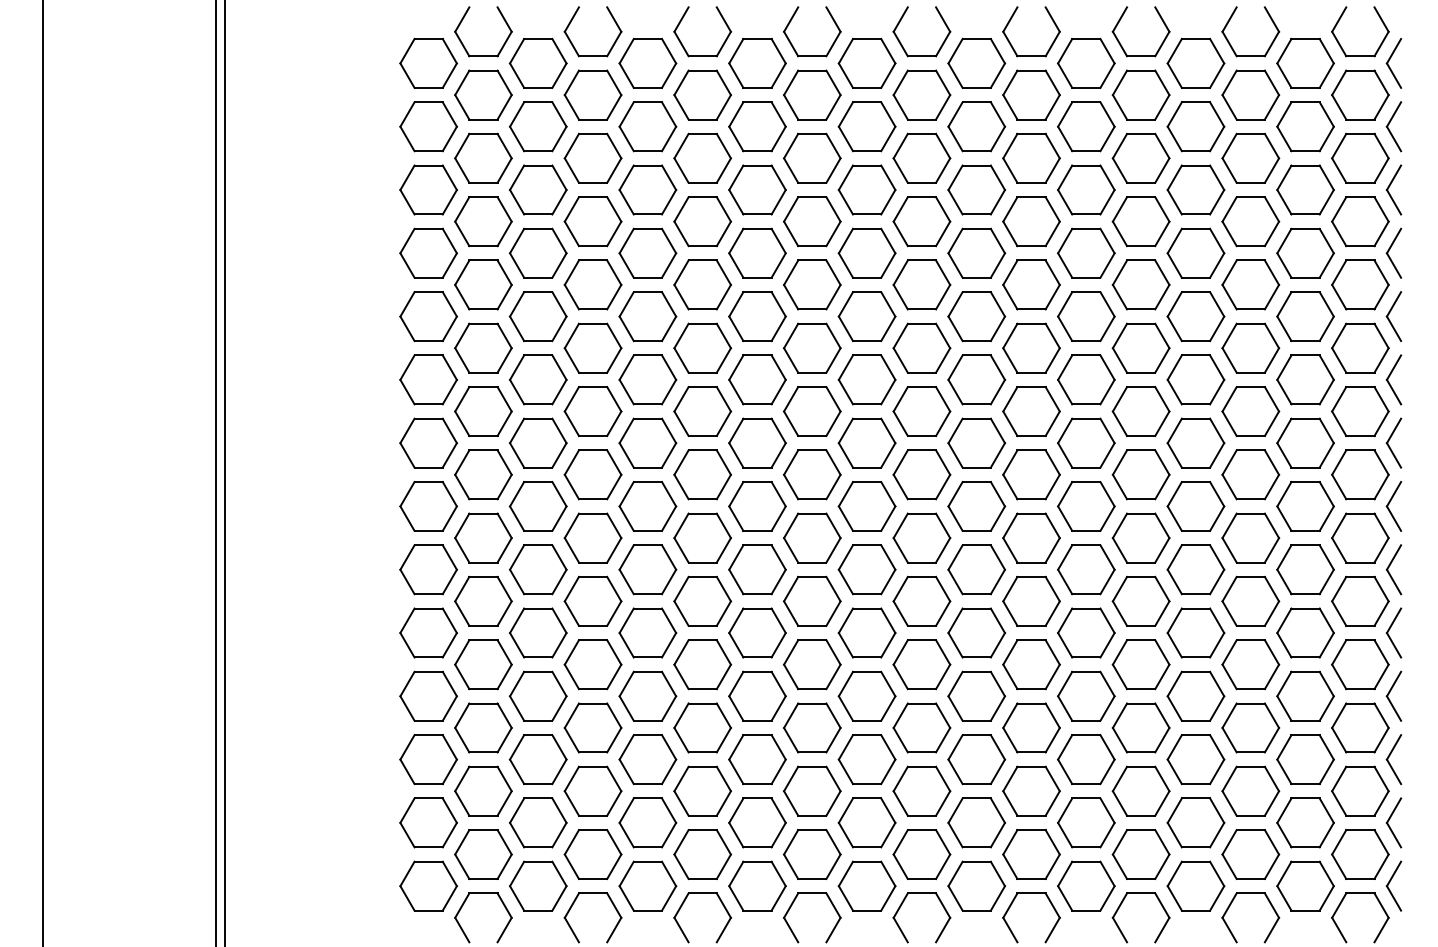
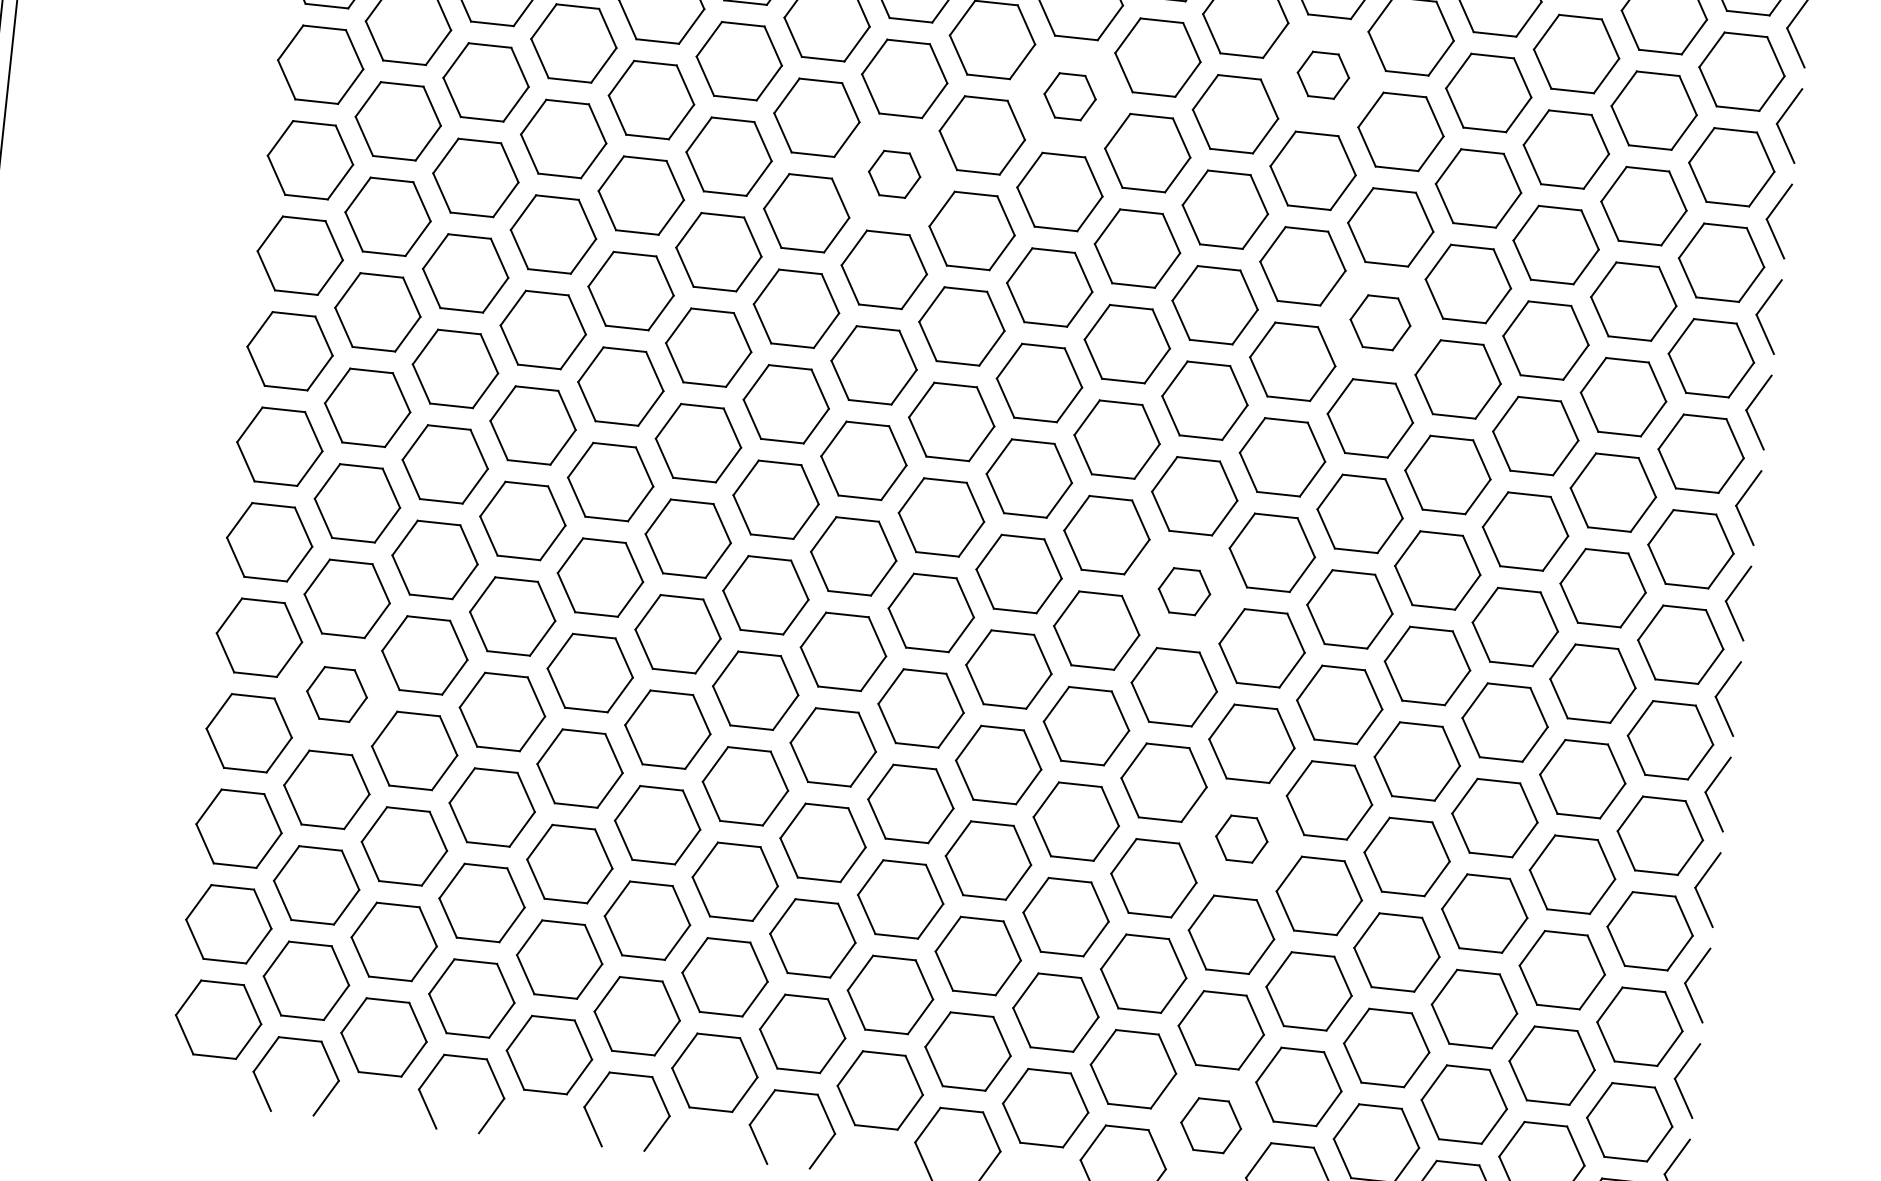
part: (1086, 189) -> (1323, 74), size x0.6
part: (921, 221) -> (1069, 96), size x0.6
part: (812, 284) -> (894, 173), size x0.6
part: (1140, 347) -> (1379, 321), size x0.7
part: (1031, 537) -> (1184, 590), size x0.6
part: (483, 664) -> (337, 694), size x0.7
part: (1086, 695) -> (1242, 838), size x0.6
part: (1086, 885) -> (1211, 1124), size x0.7

